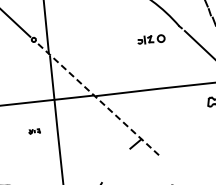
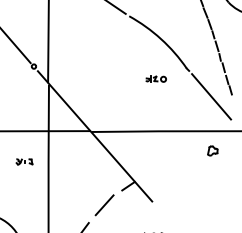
part: (150, 38) -> (155, 78), size x0.71
line: (99, 100) -> (95, 136), dashed -> solid
part: (34, 131) -> (24, 161), size x1.43
line: (115, 164) -> (104, 205), added

